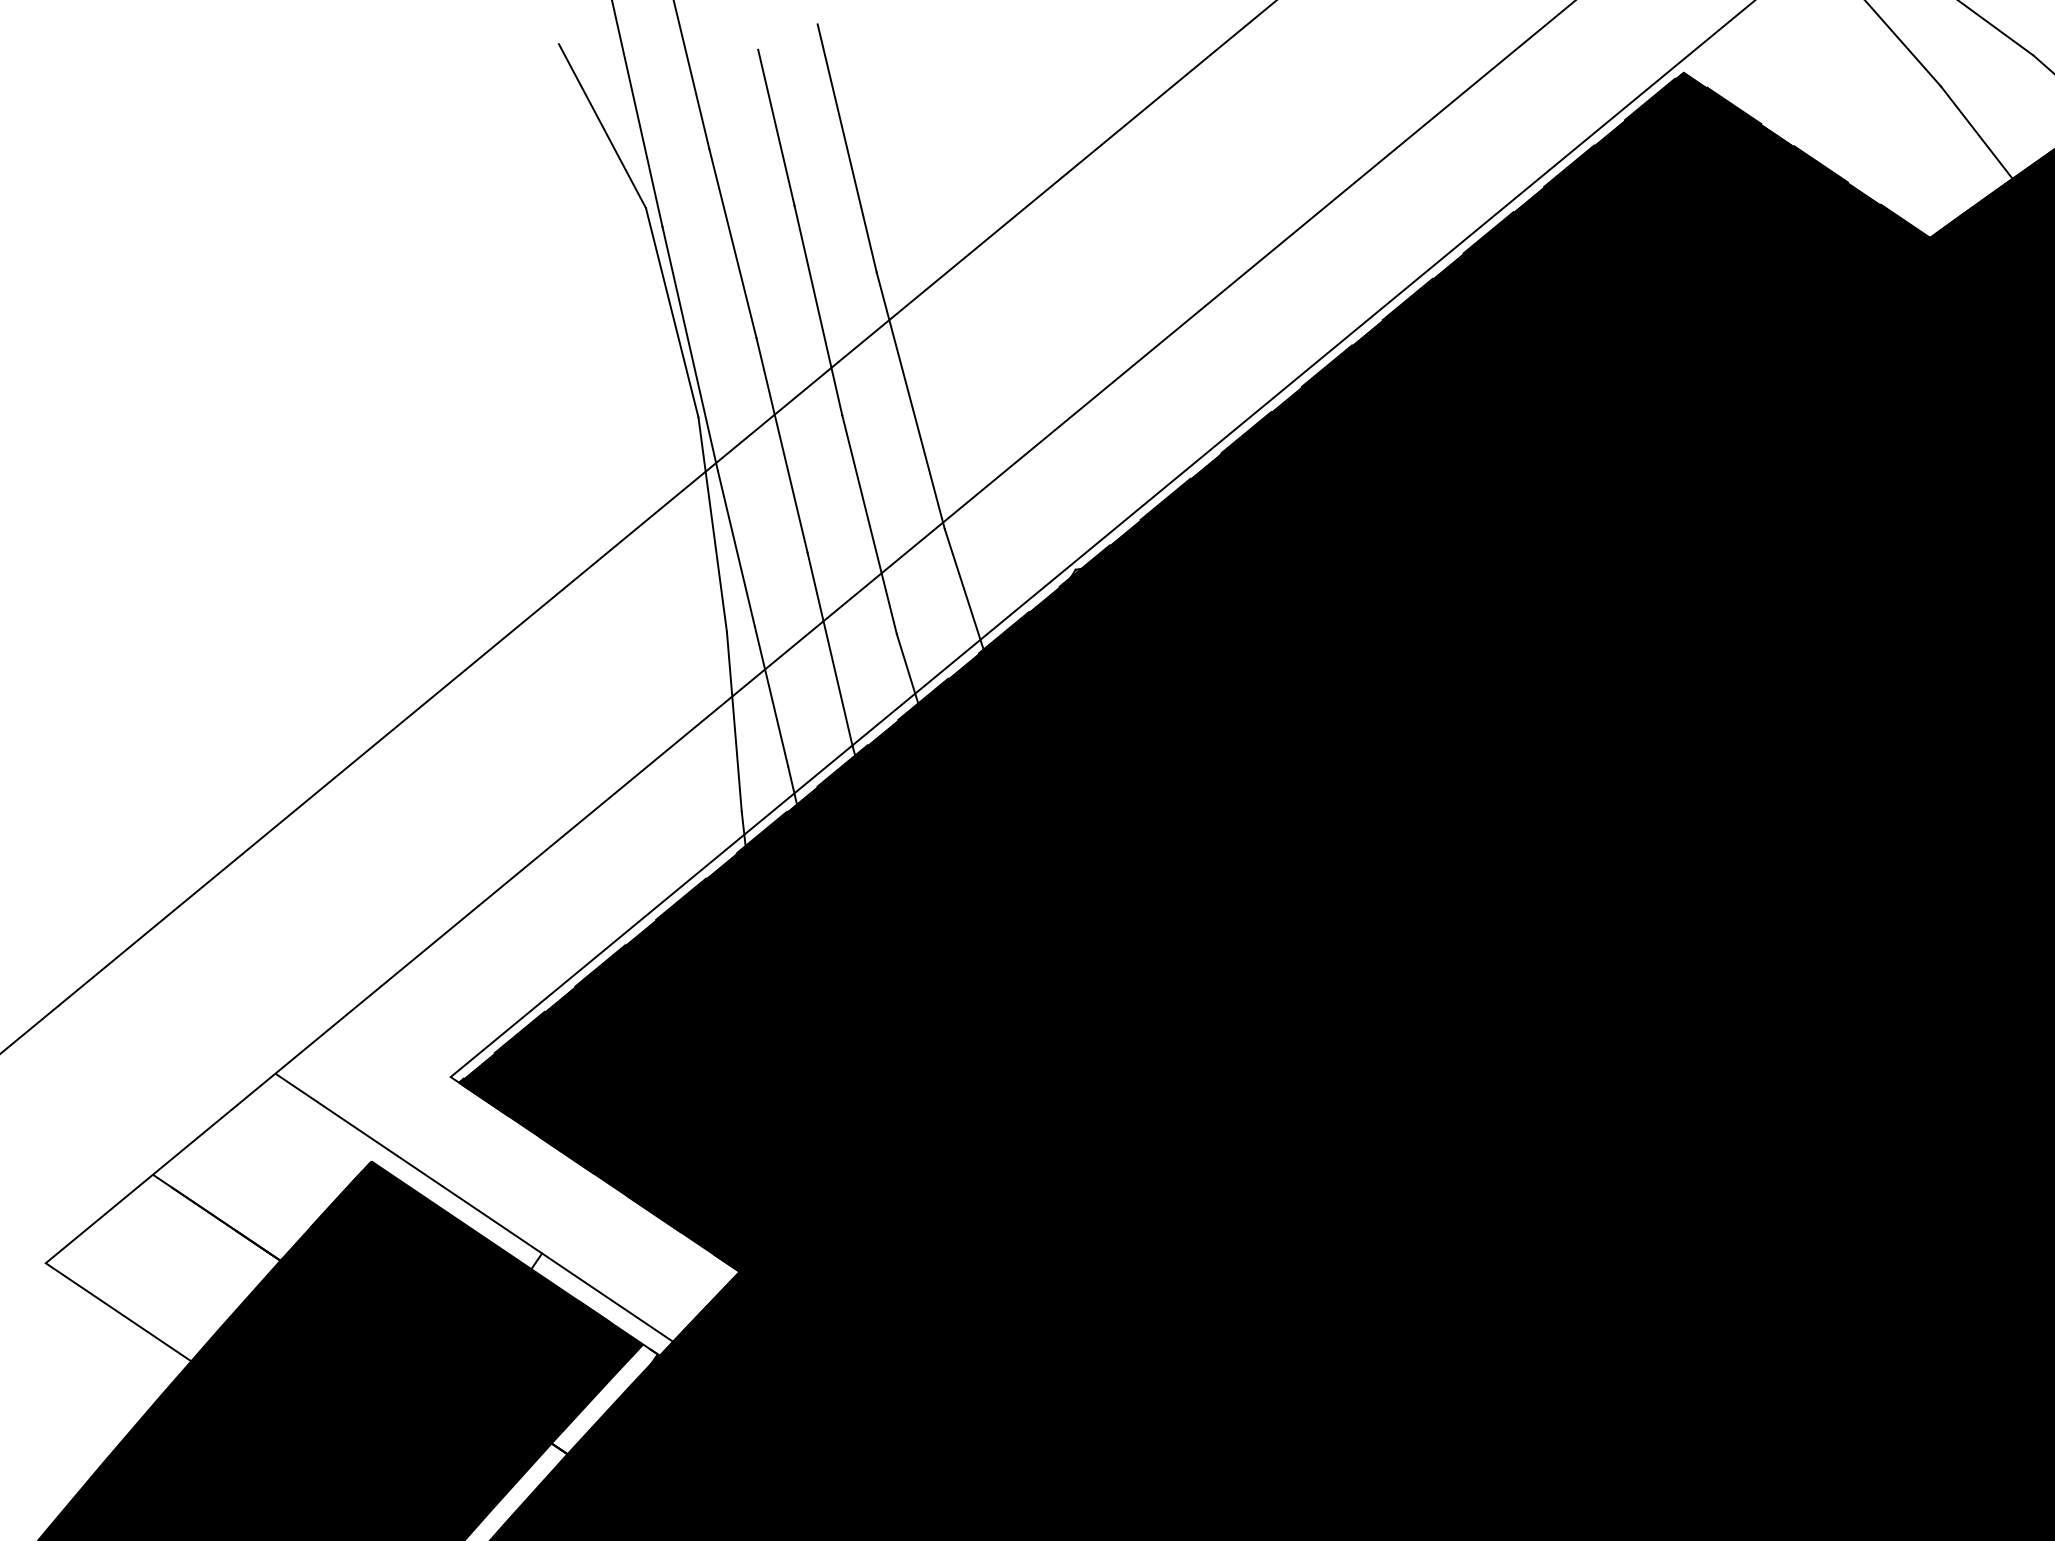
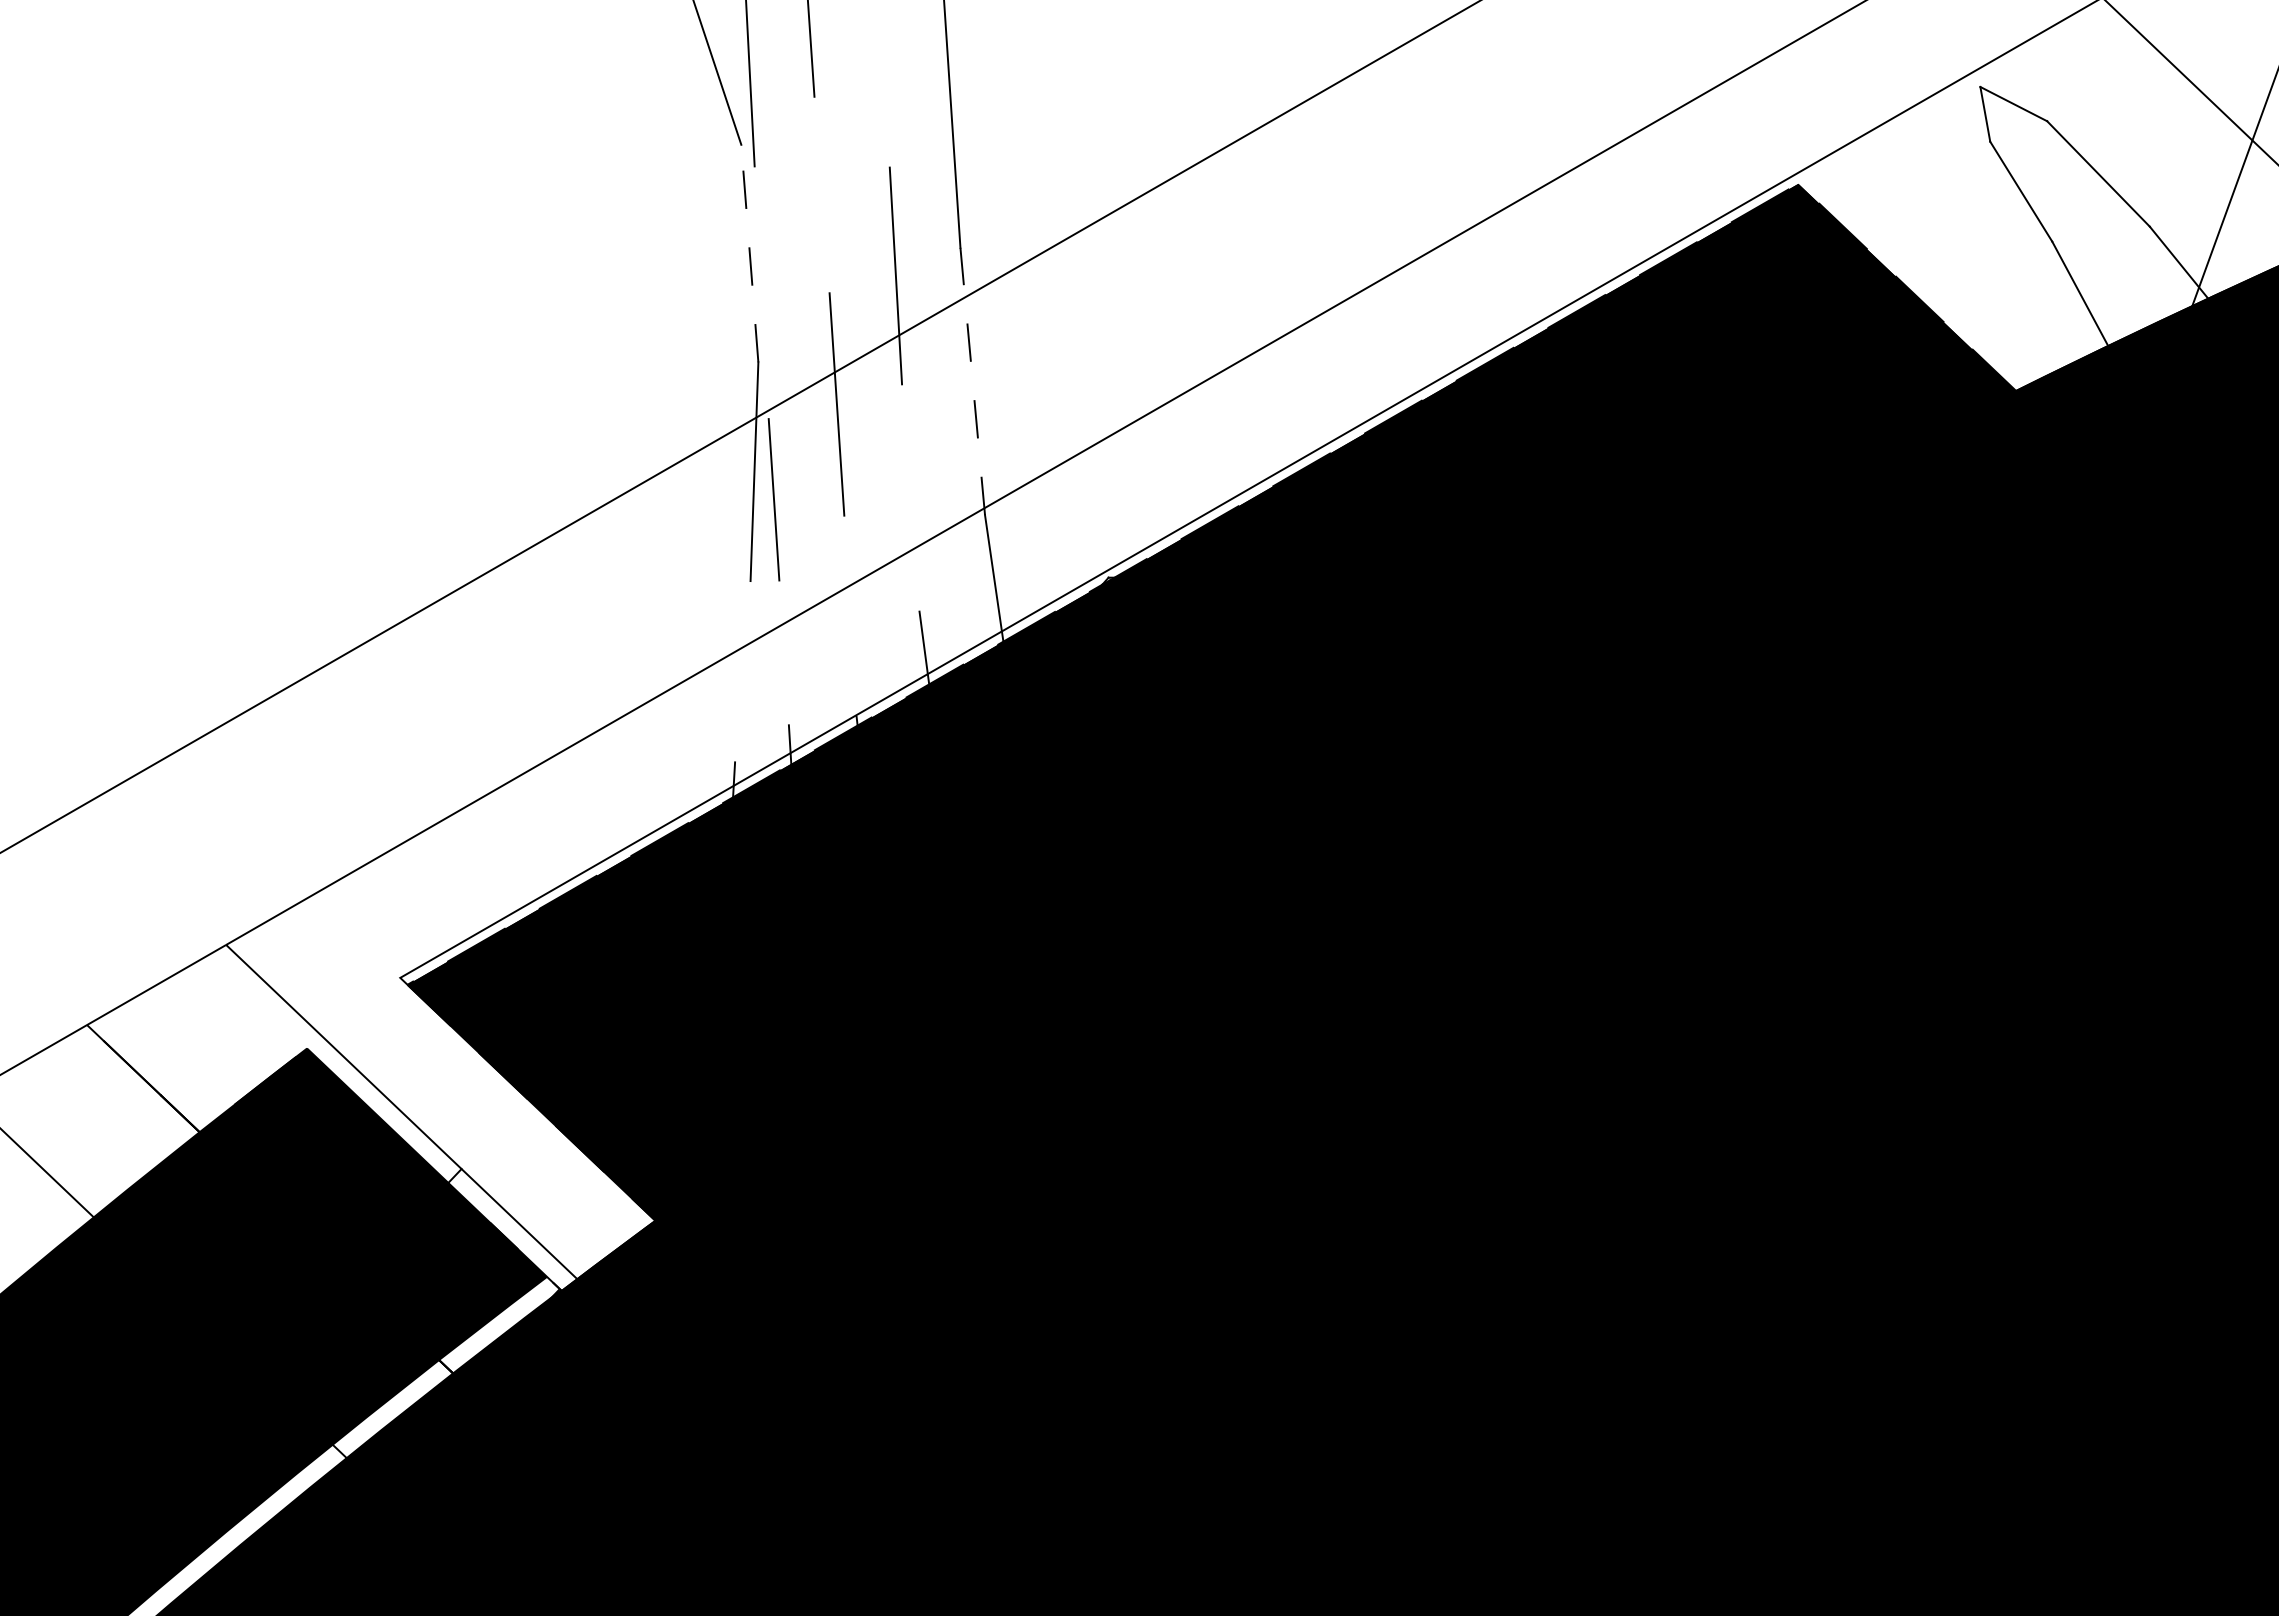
line: (776, 127) -> (884, 86), removed
line: (732, 243) -> (821, 194), removed
line: (671, 312) -> (749, 253), solid -> dashed
line: (690, 348) -> (761, 292), removed
line: (910, 399) -> (972, 380), solid -> dashed
line: (869, 524) -> (910, 497), removed
line: (830, 649) -> (850, 615), removed
line: (770, 696) -> (783, 652), removed
line: (734, 721) -> (742, 671), removed

